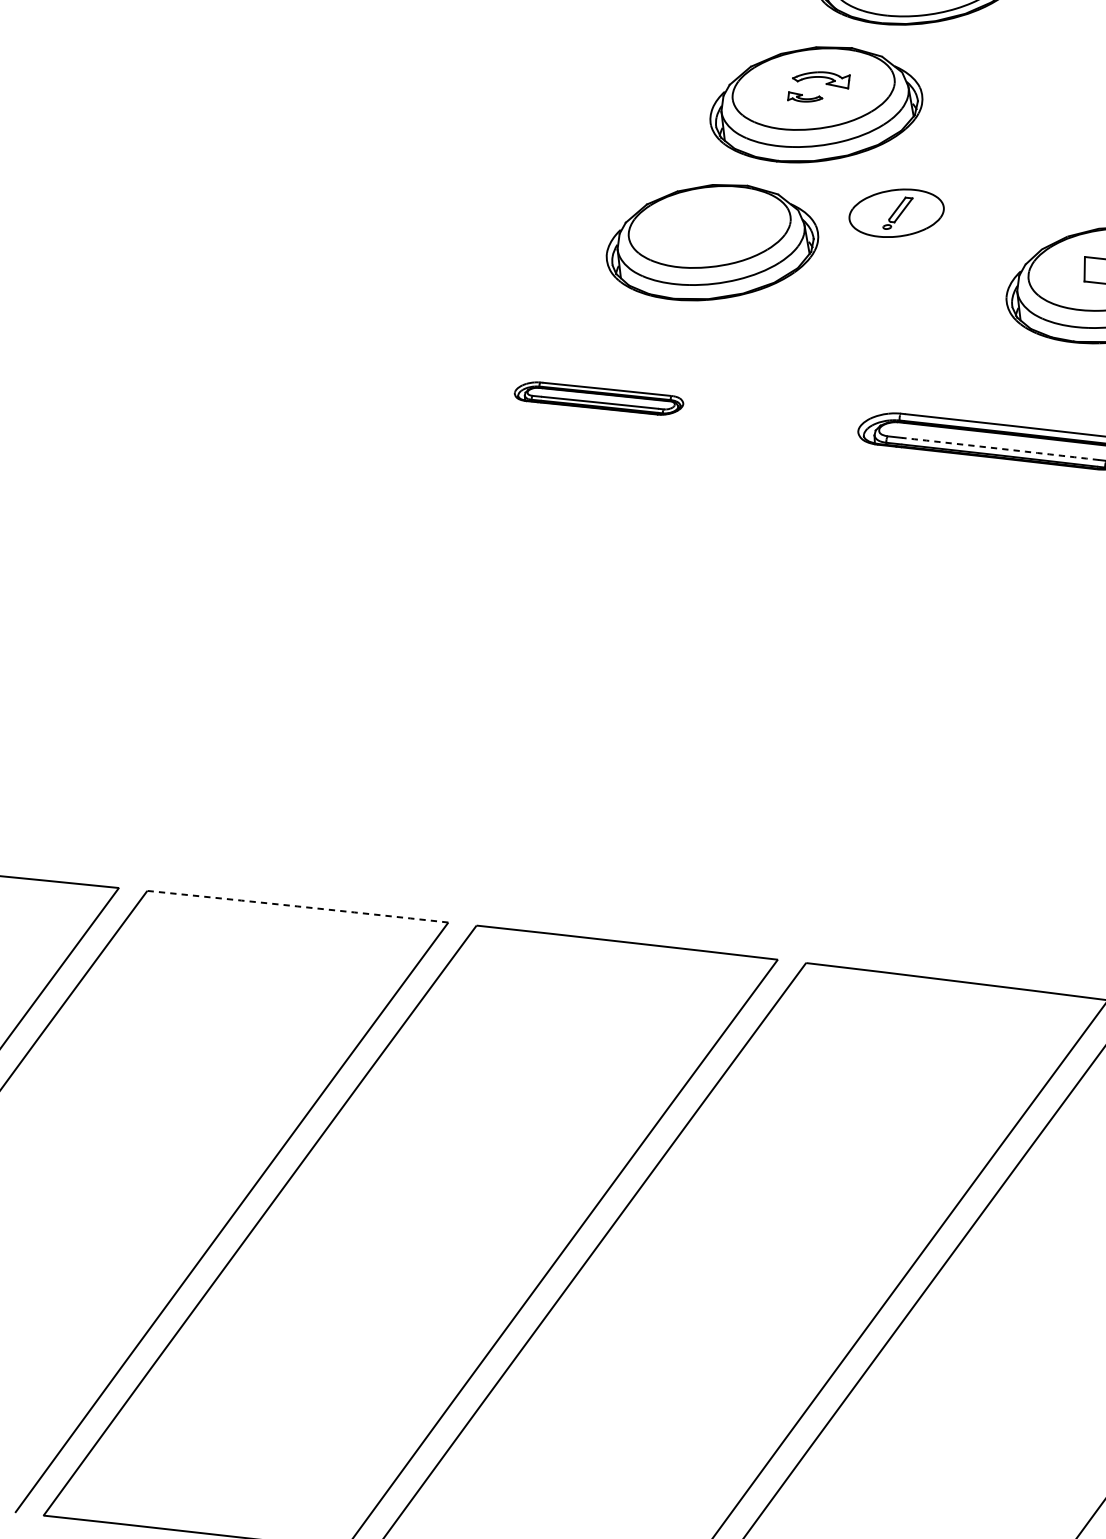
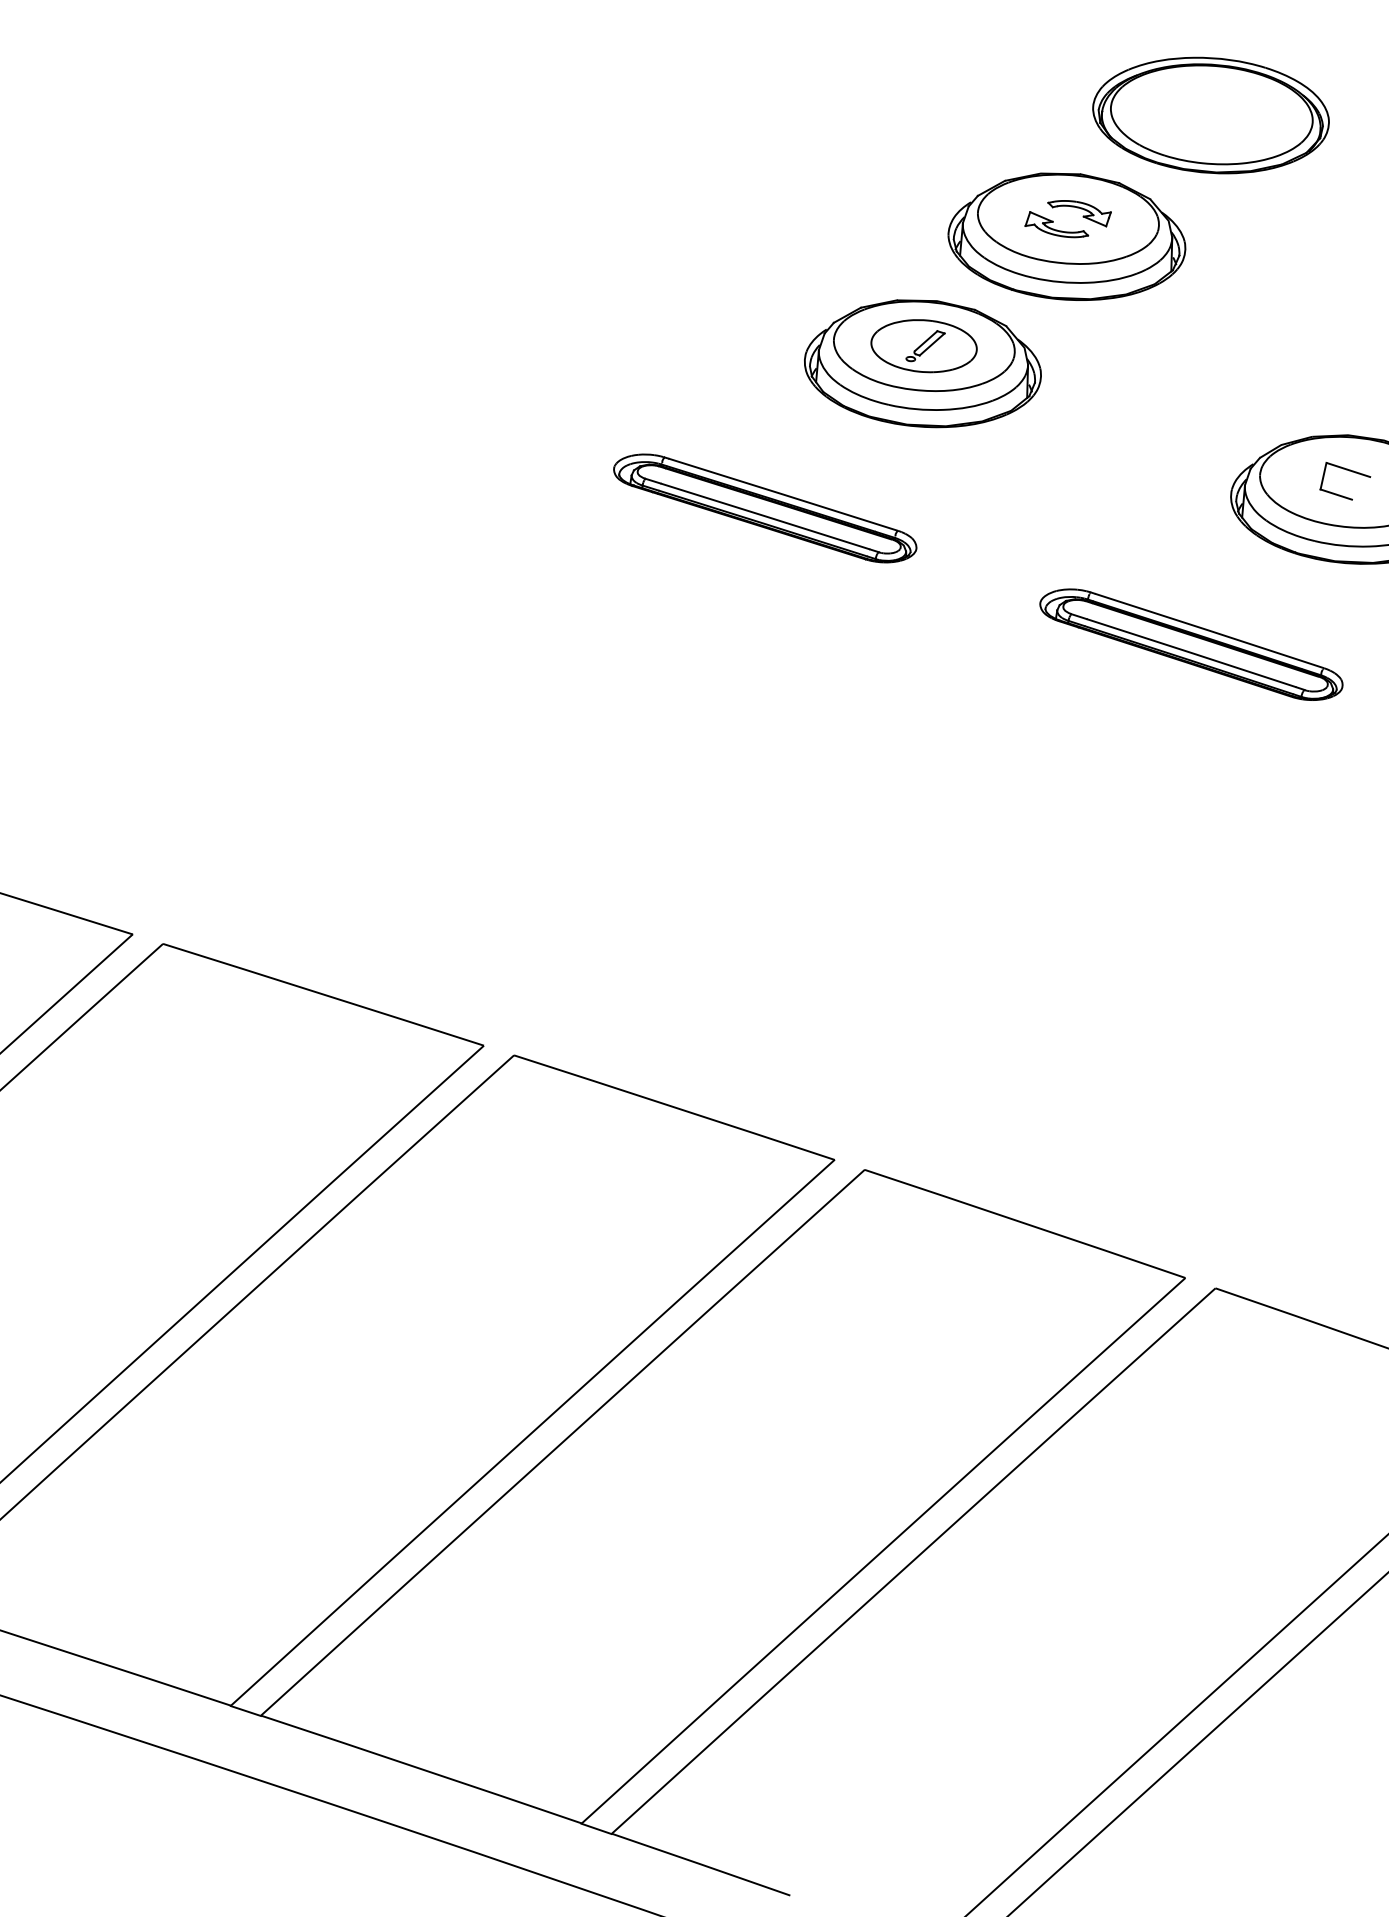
part: (804, 95) -> (1056, 224), size x1.67
part: (896, 213) -> (923, 346), moved
part: (599, 398) -> (765, 508), size x1.67
arc: (1000, 449) -> (1191, 653), dashed -> solid
arc: (297, 906) -> (323, 994), dashed -> solid

